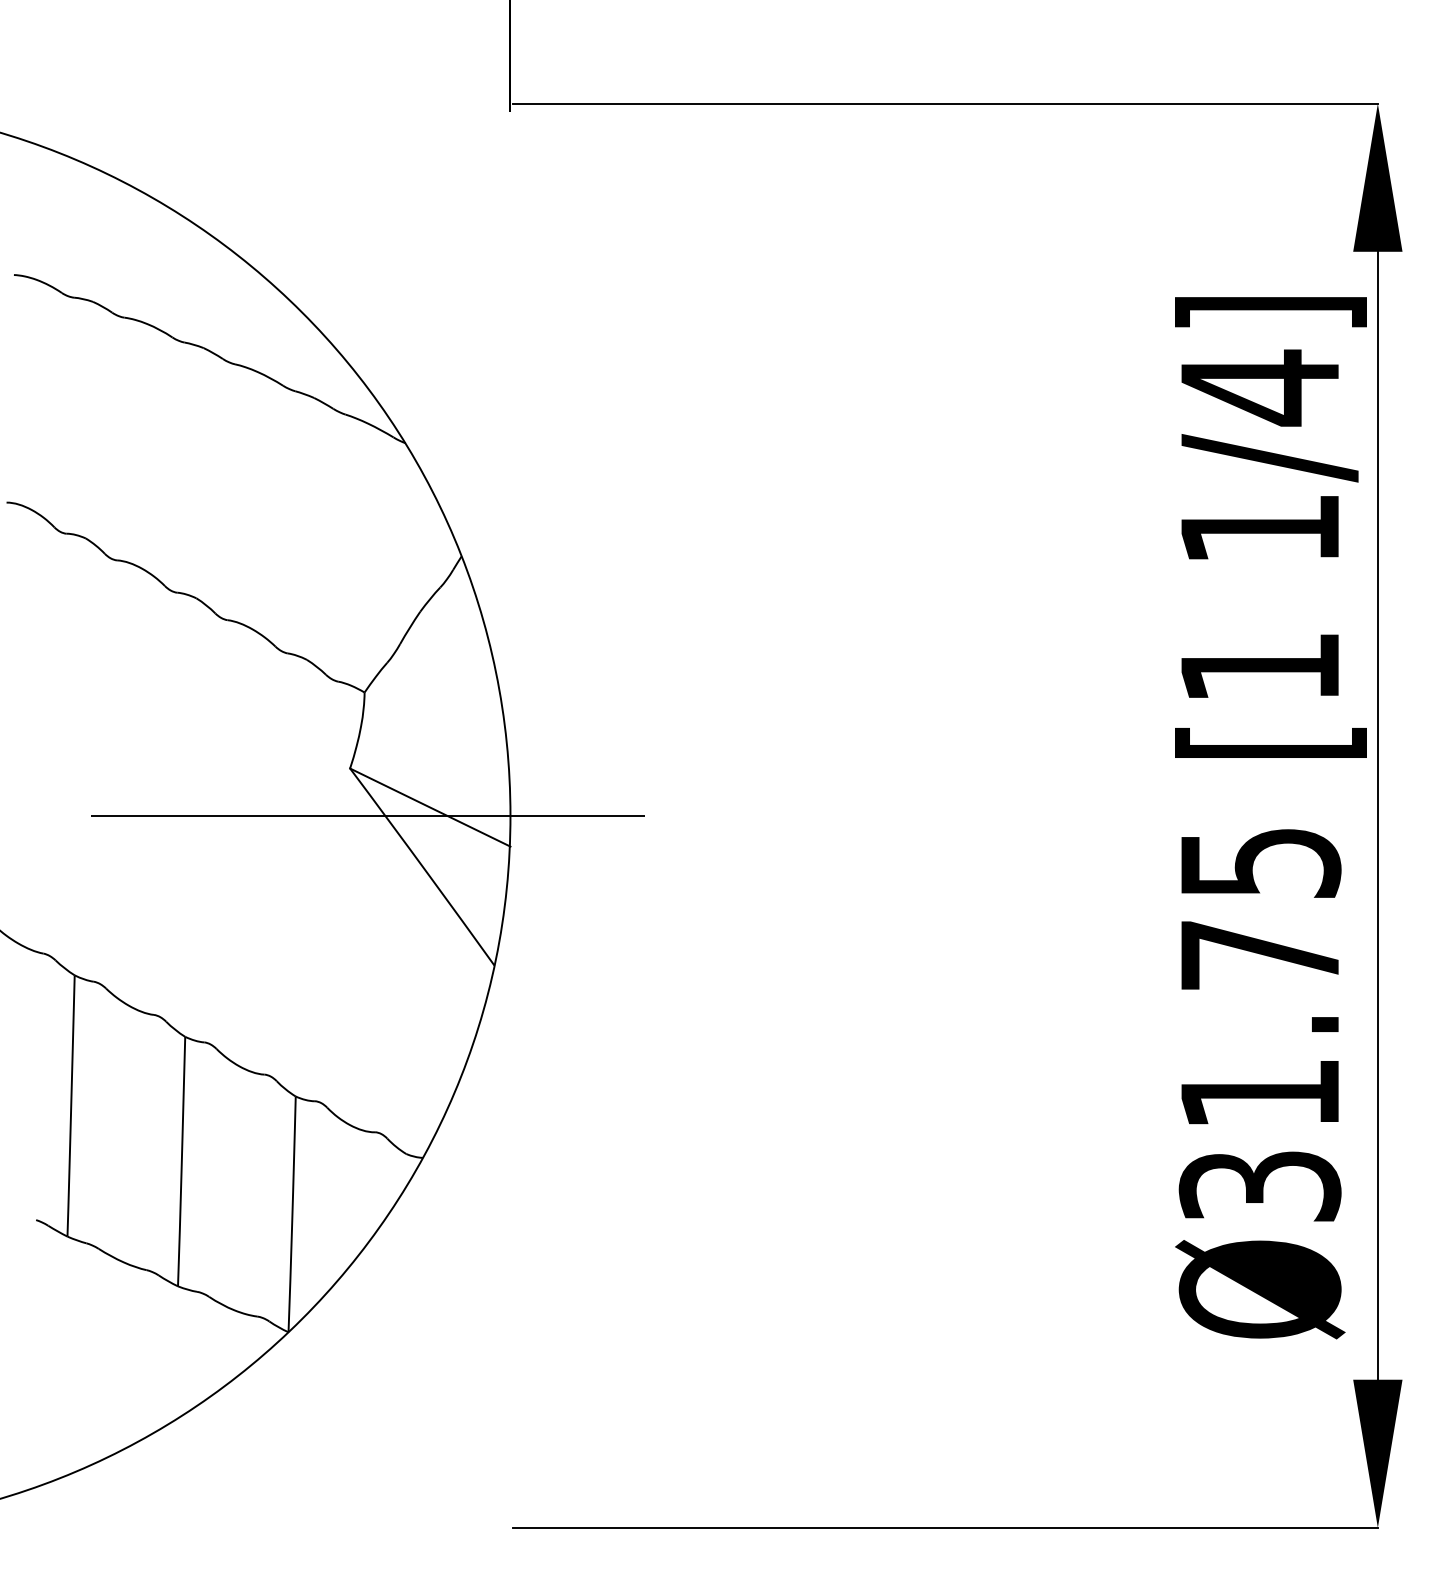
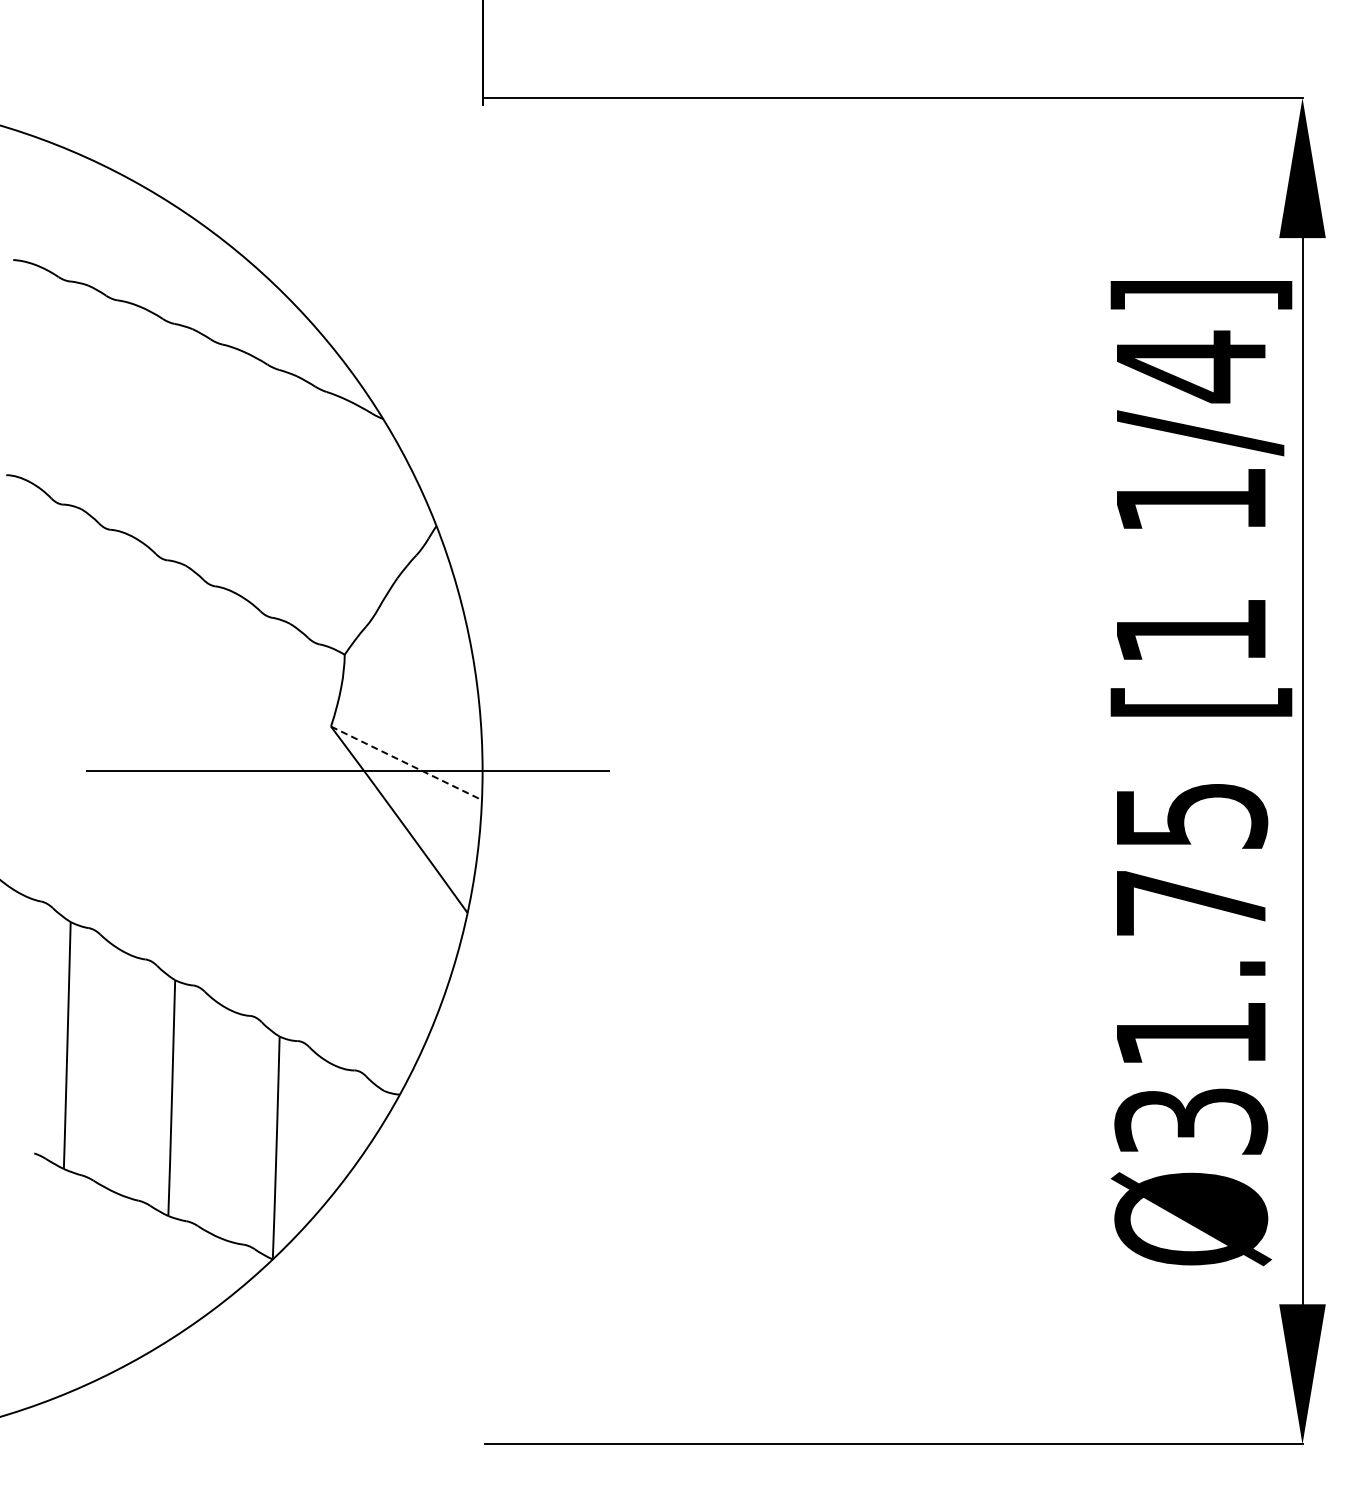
line: (431, 807) -> (407, 763), solid -> dashed

